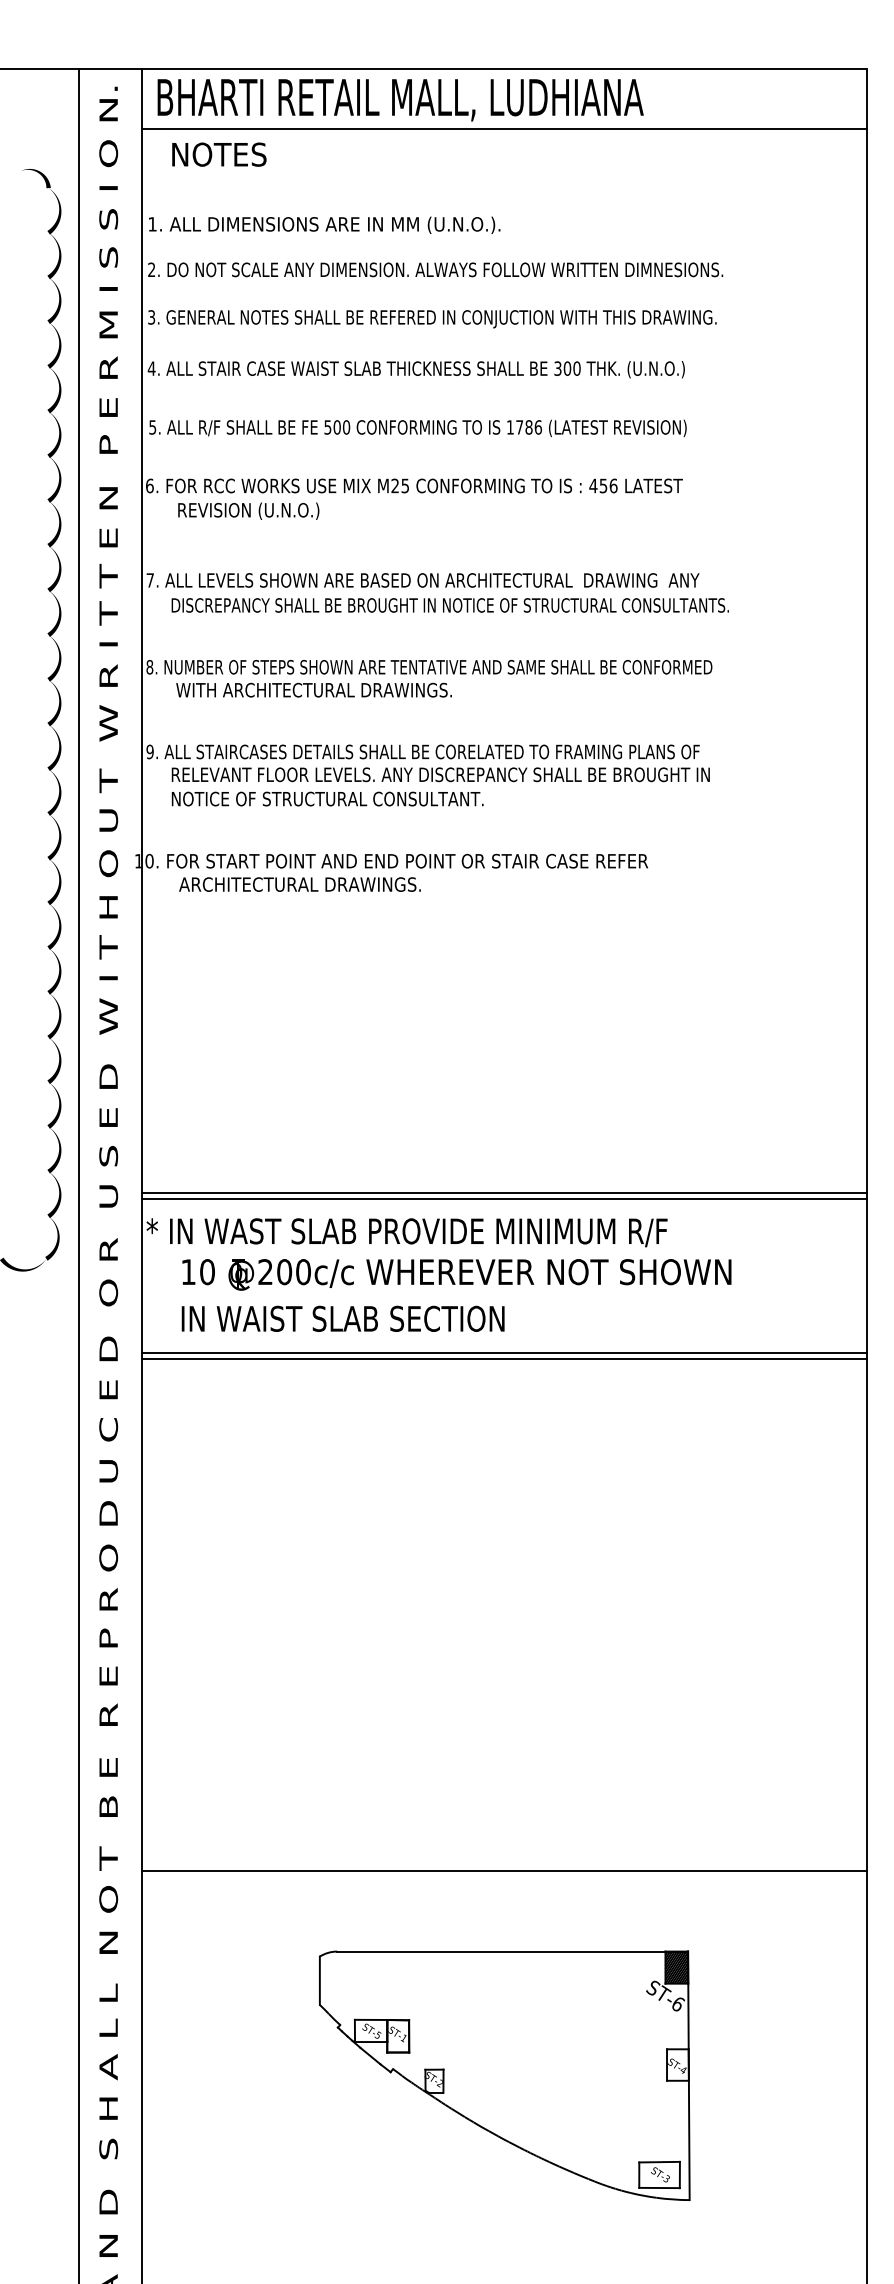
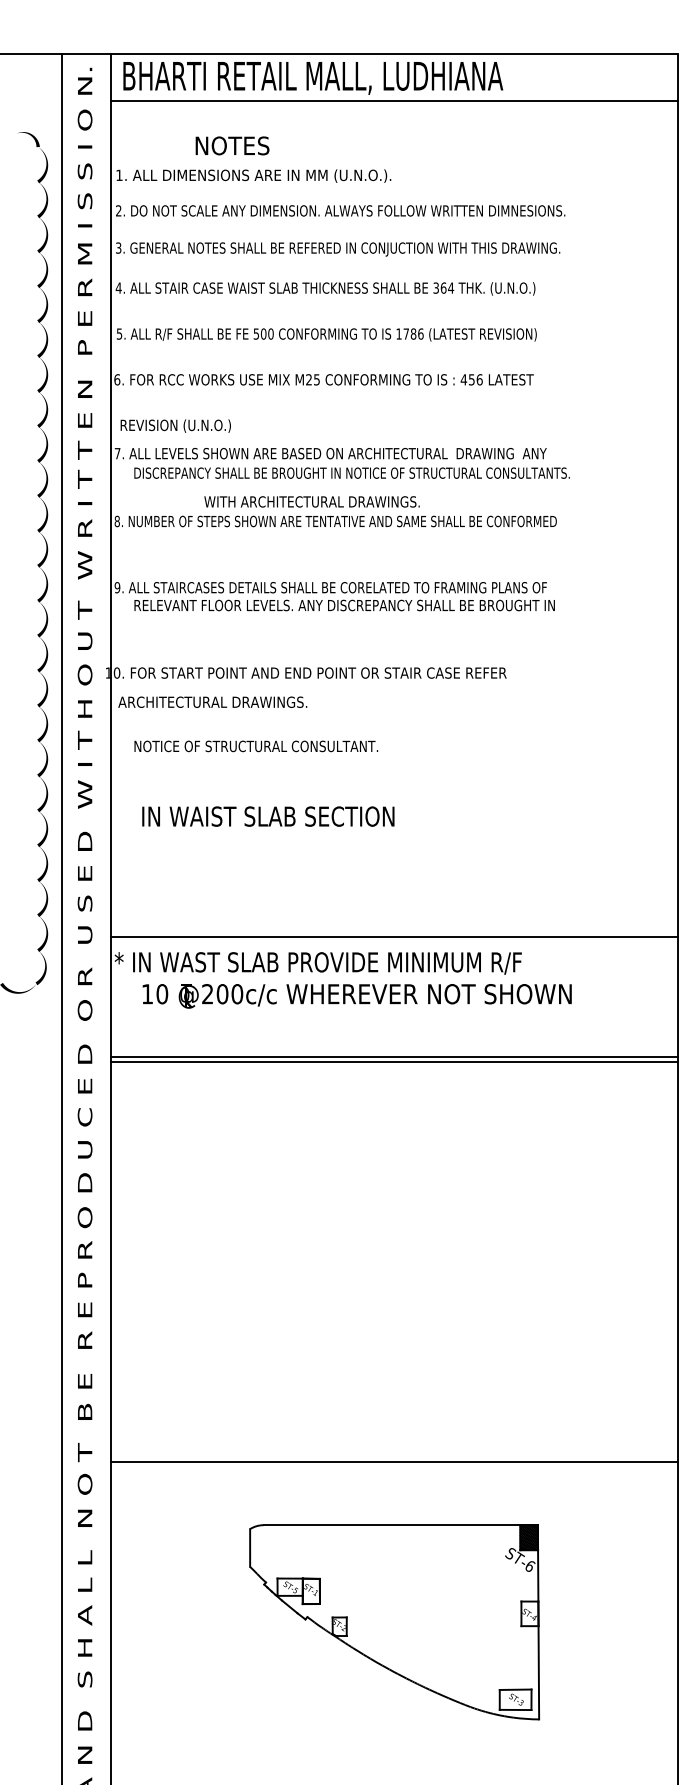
text: (219, 154) -> (232, 145), moved
text: (572, 368) -> (447, 288), 300 -> 364
text: (248, 510) -> (175, 425), moved
text: (313, 689) -> (311, 501), moved
text: (327, 798) -> (256, 745), moved
text: (299, 884) -> (212, 702), moved
line: (504, 1193) -> (394, 932), removed
text: (342, 1318) -> (267, 816), moved

